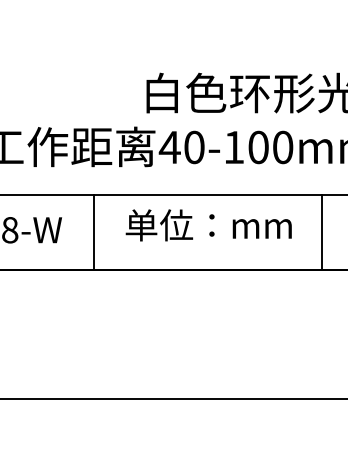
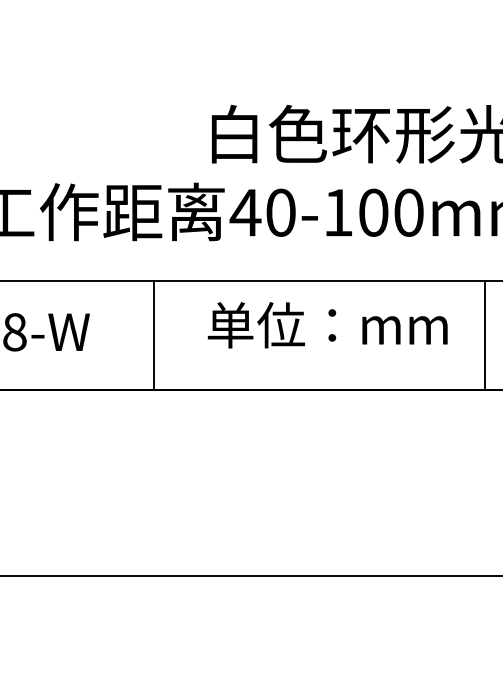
text: (208, 225) -> (327, 325), moved
line: (94, 232) -> (154, 335), moved
line: (321, 232) -> (484, 335), moved

